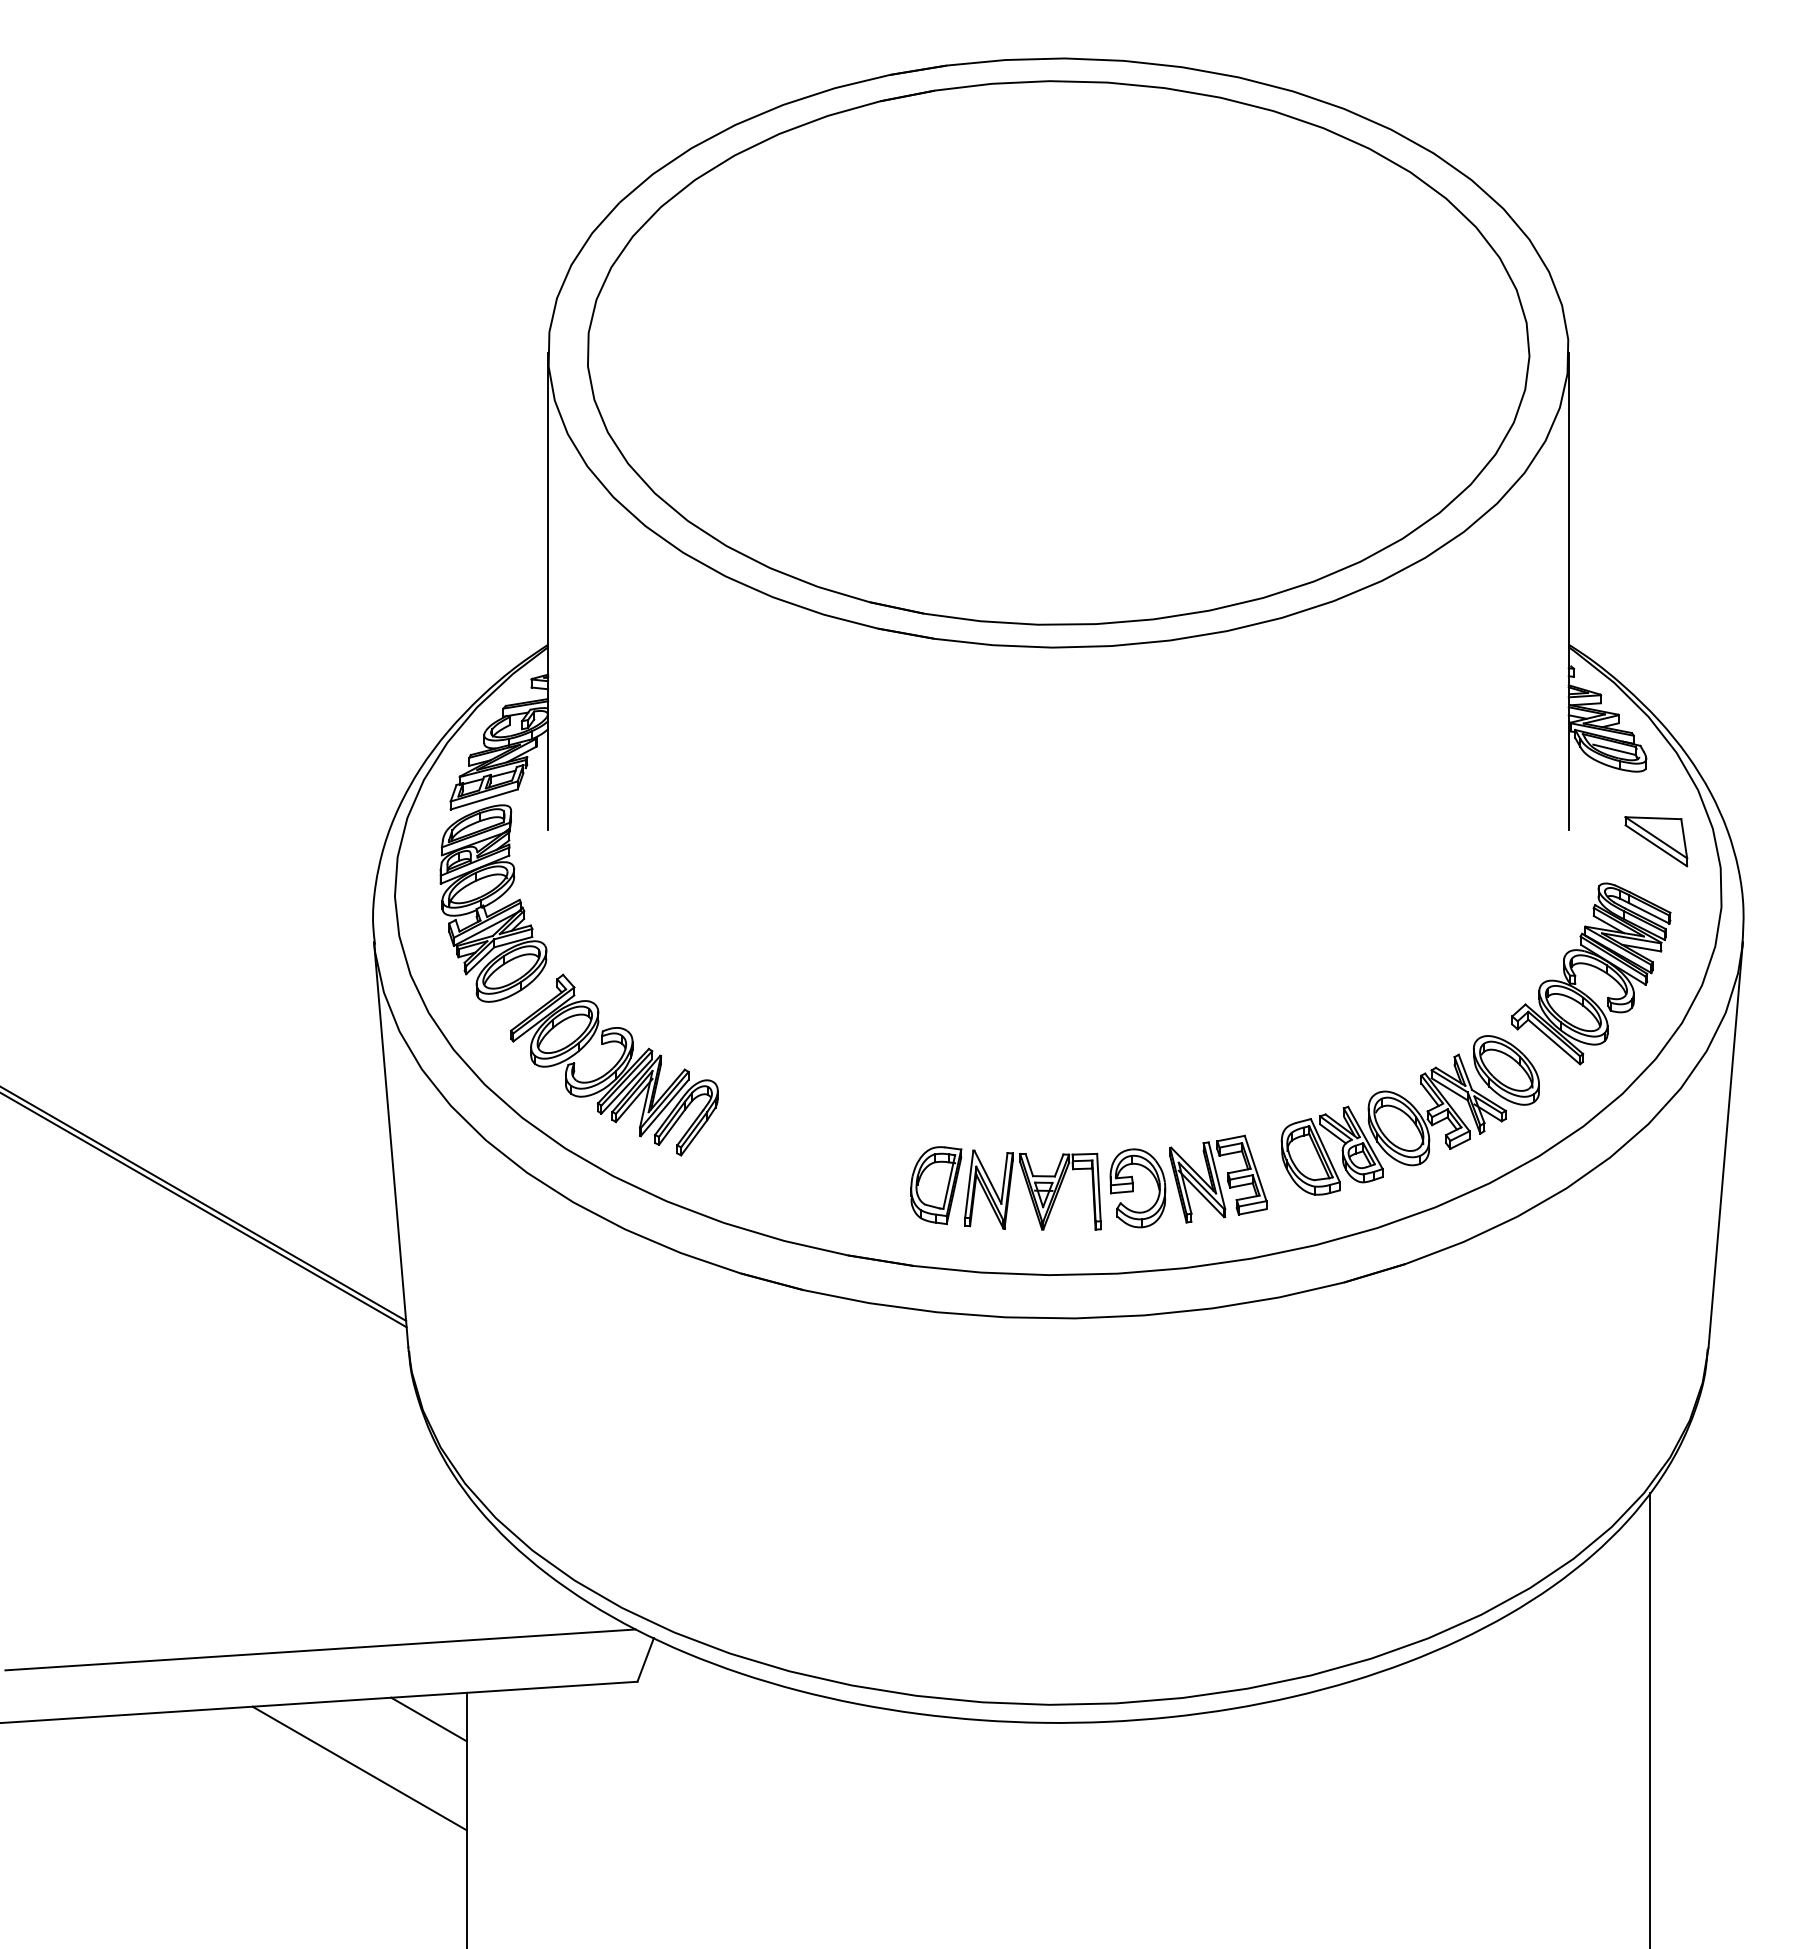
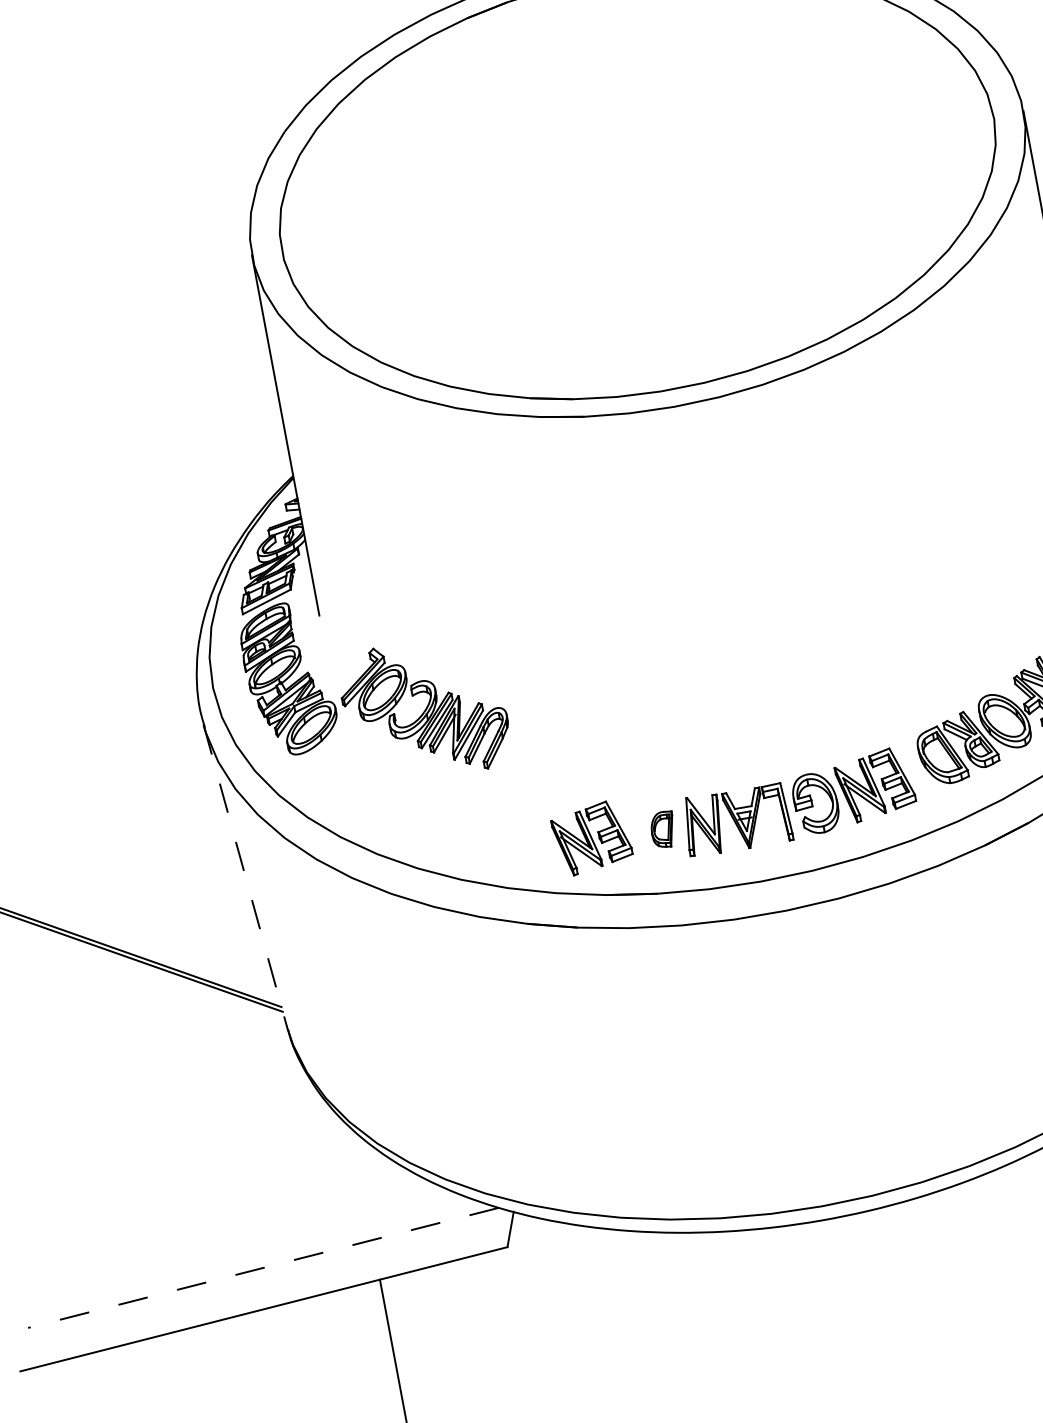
part: (614, 1064) -> (424, 709), moved
line: (391, 1145) -> (245, 876), solid -> dashed
part: (843, 1178) -> (592, 837), added
part: (936, 1185) -> (663, 829), size x0.6
line: (320, 1649) -> (263, 1267), solid -> dashed
line: (428, 1719) -> (354, 1305), removed
line: (359, 1768) -> (309, 1352), removed

